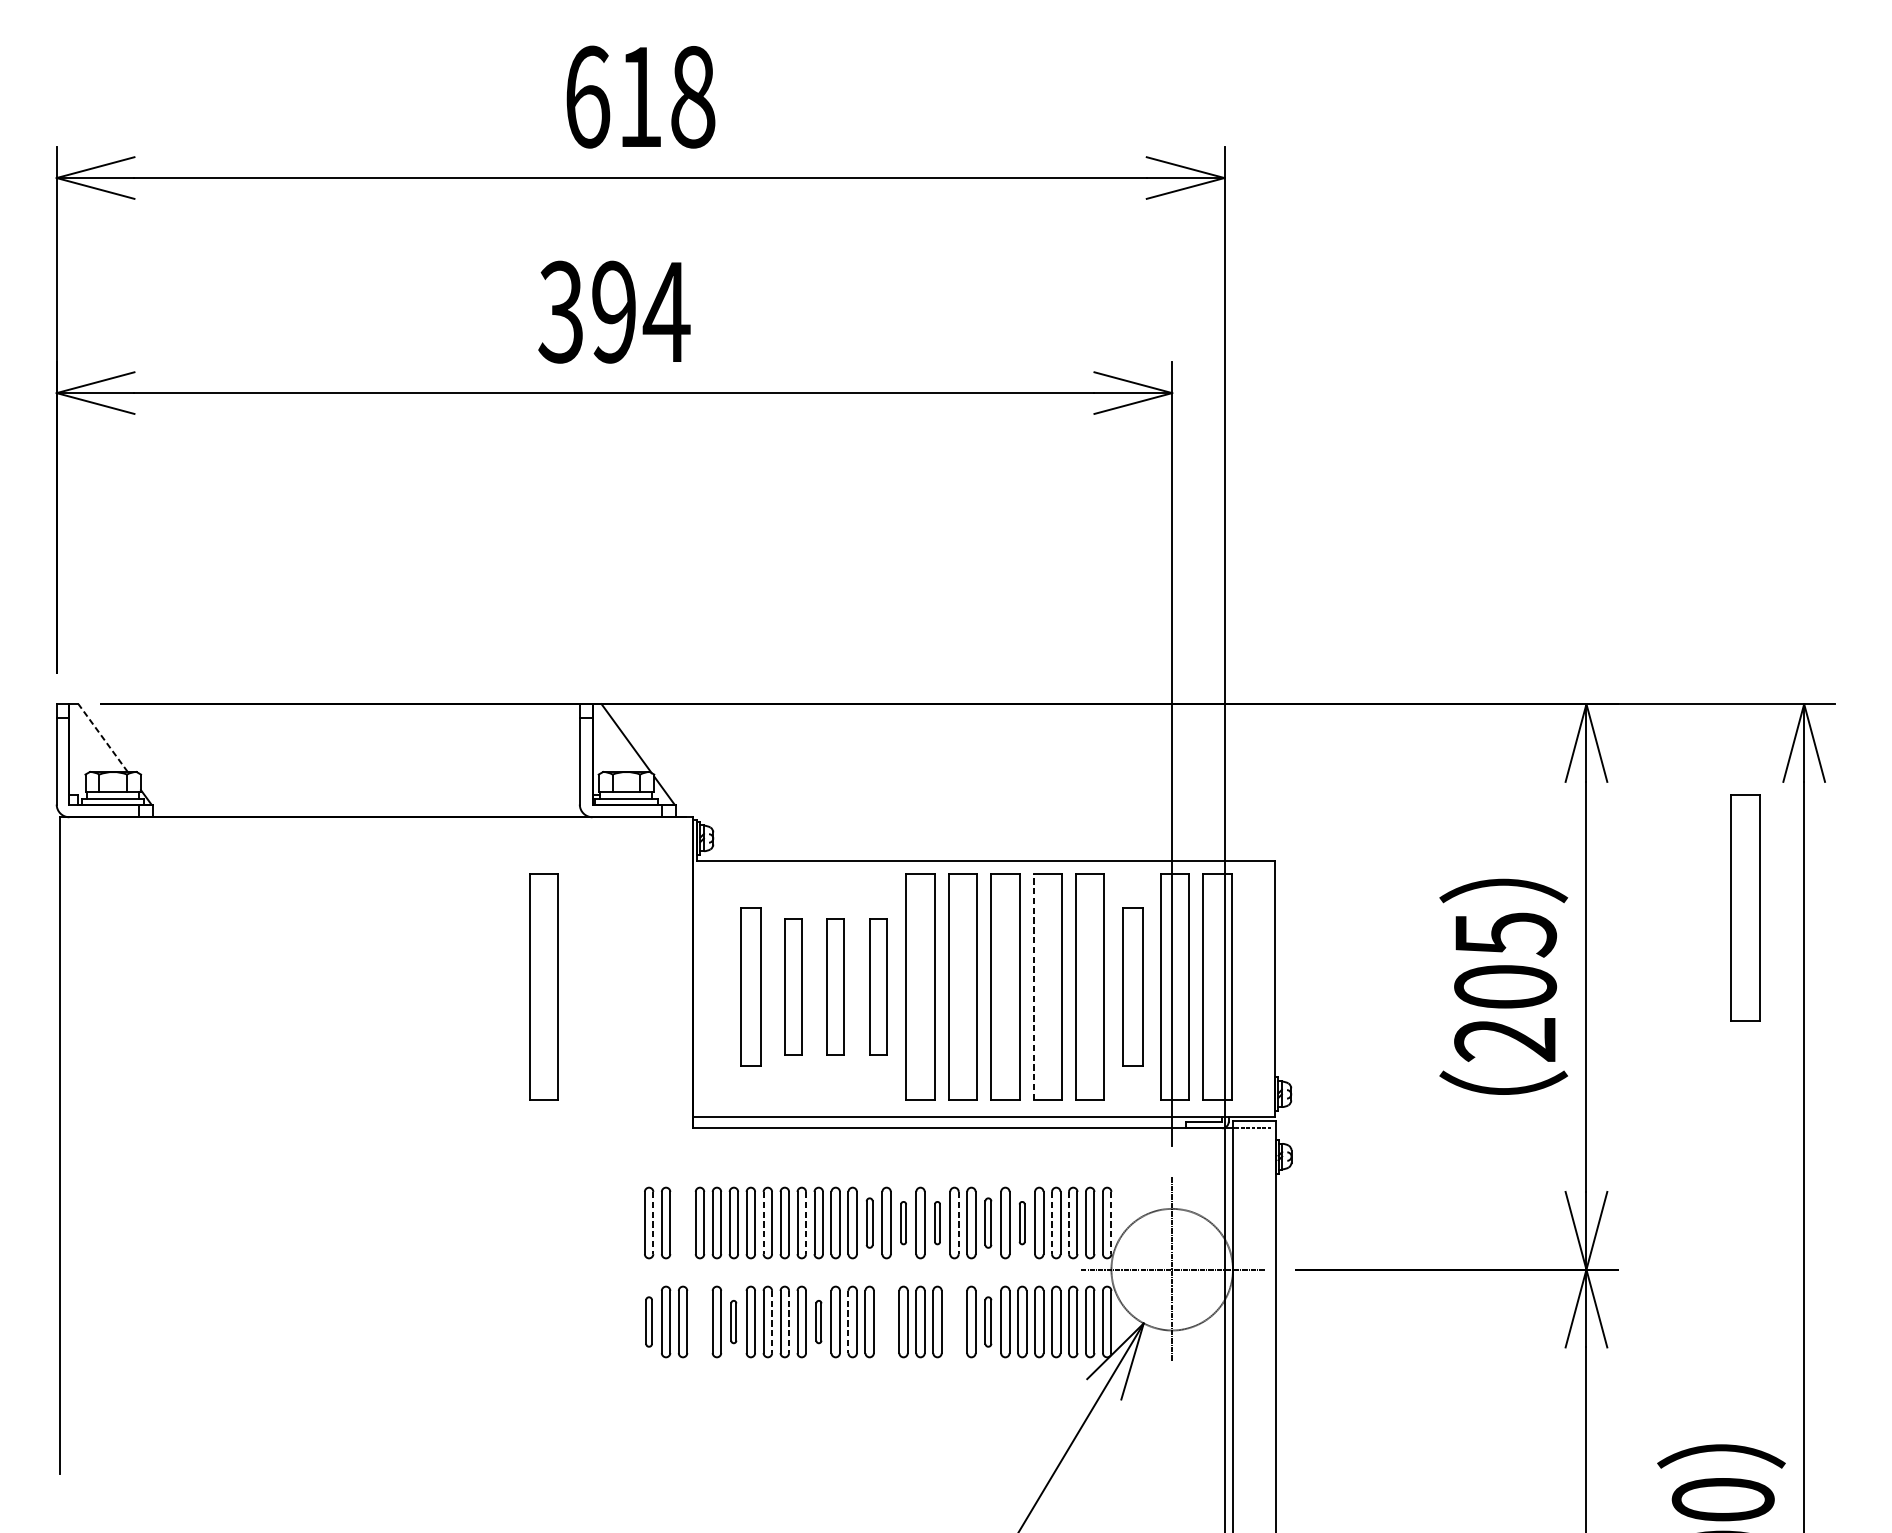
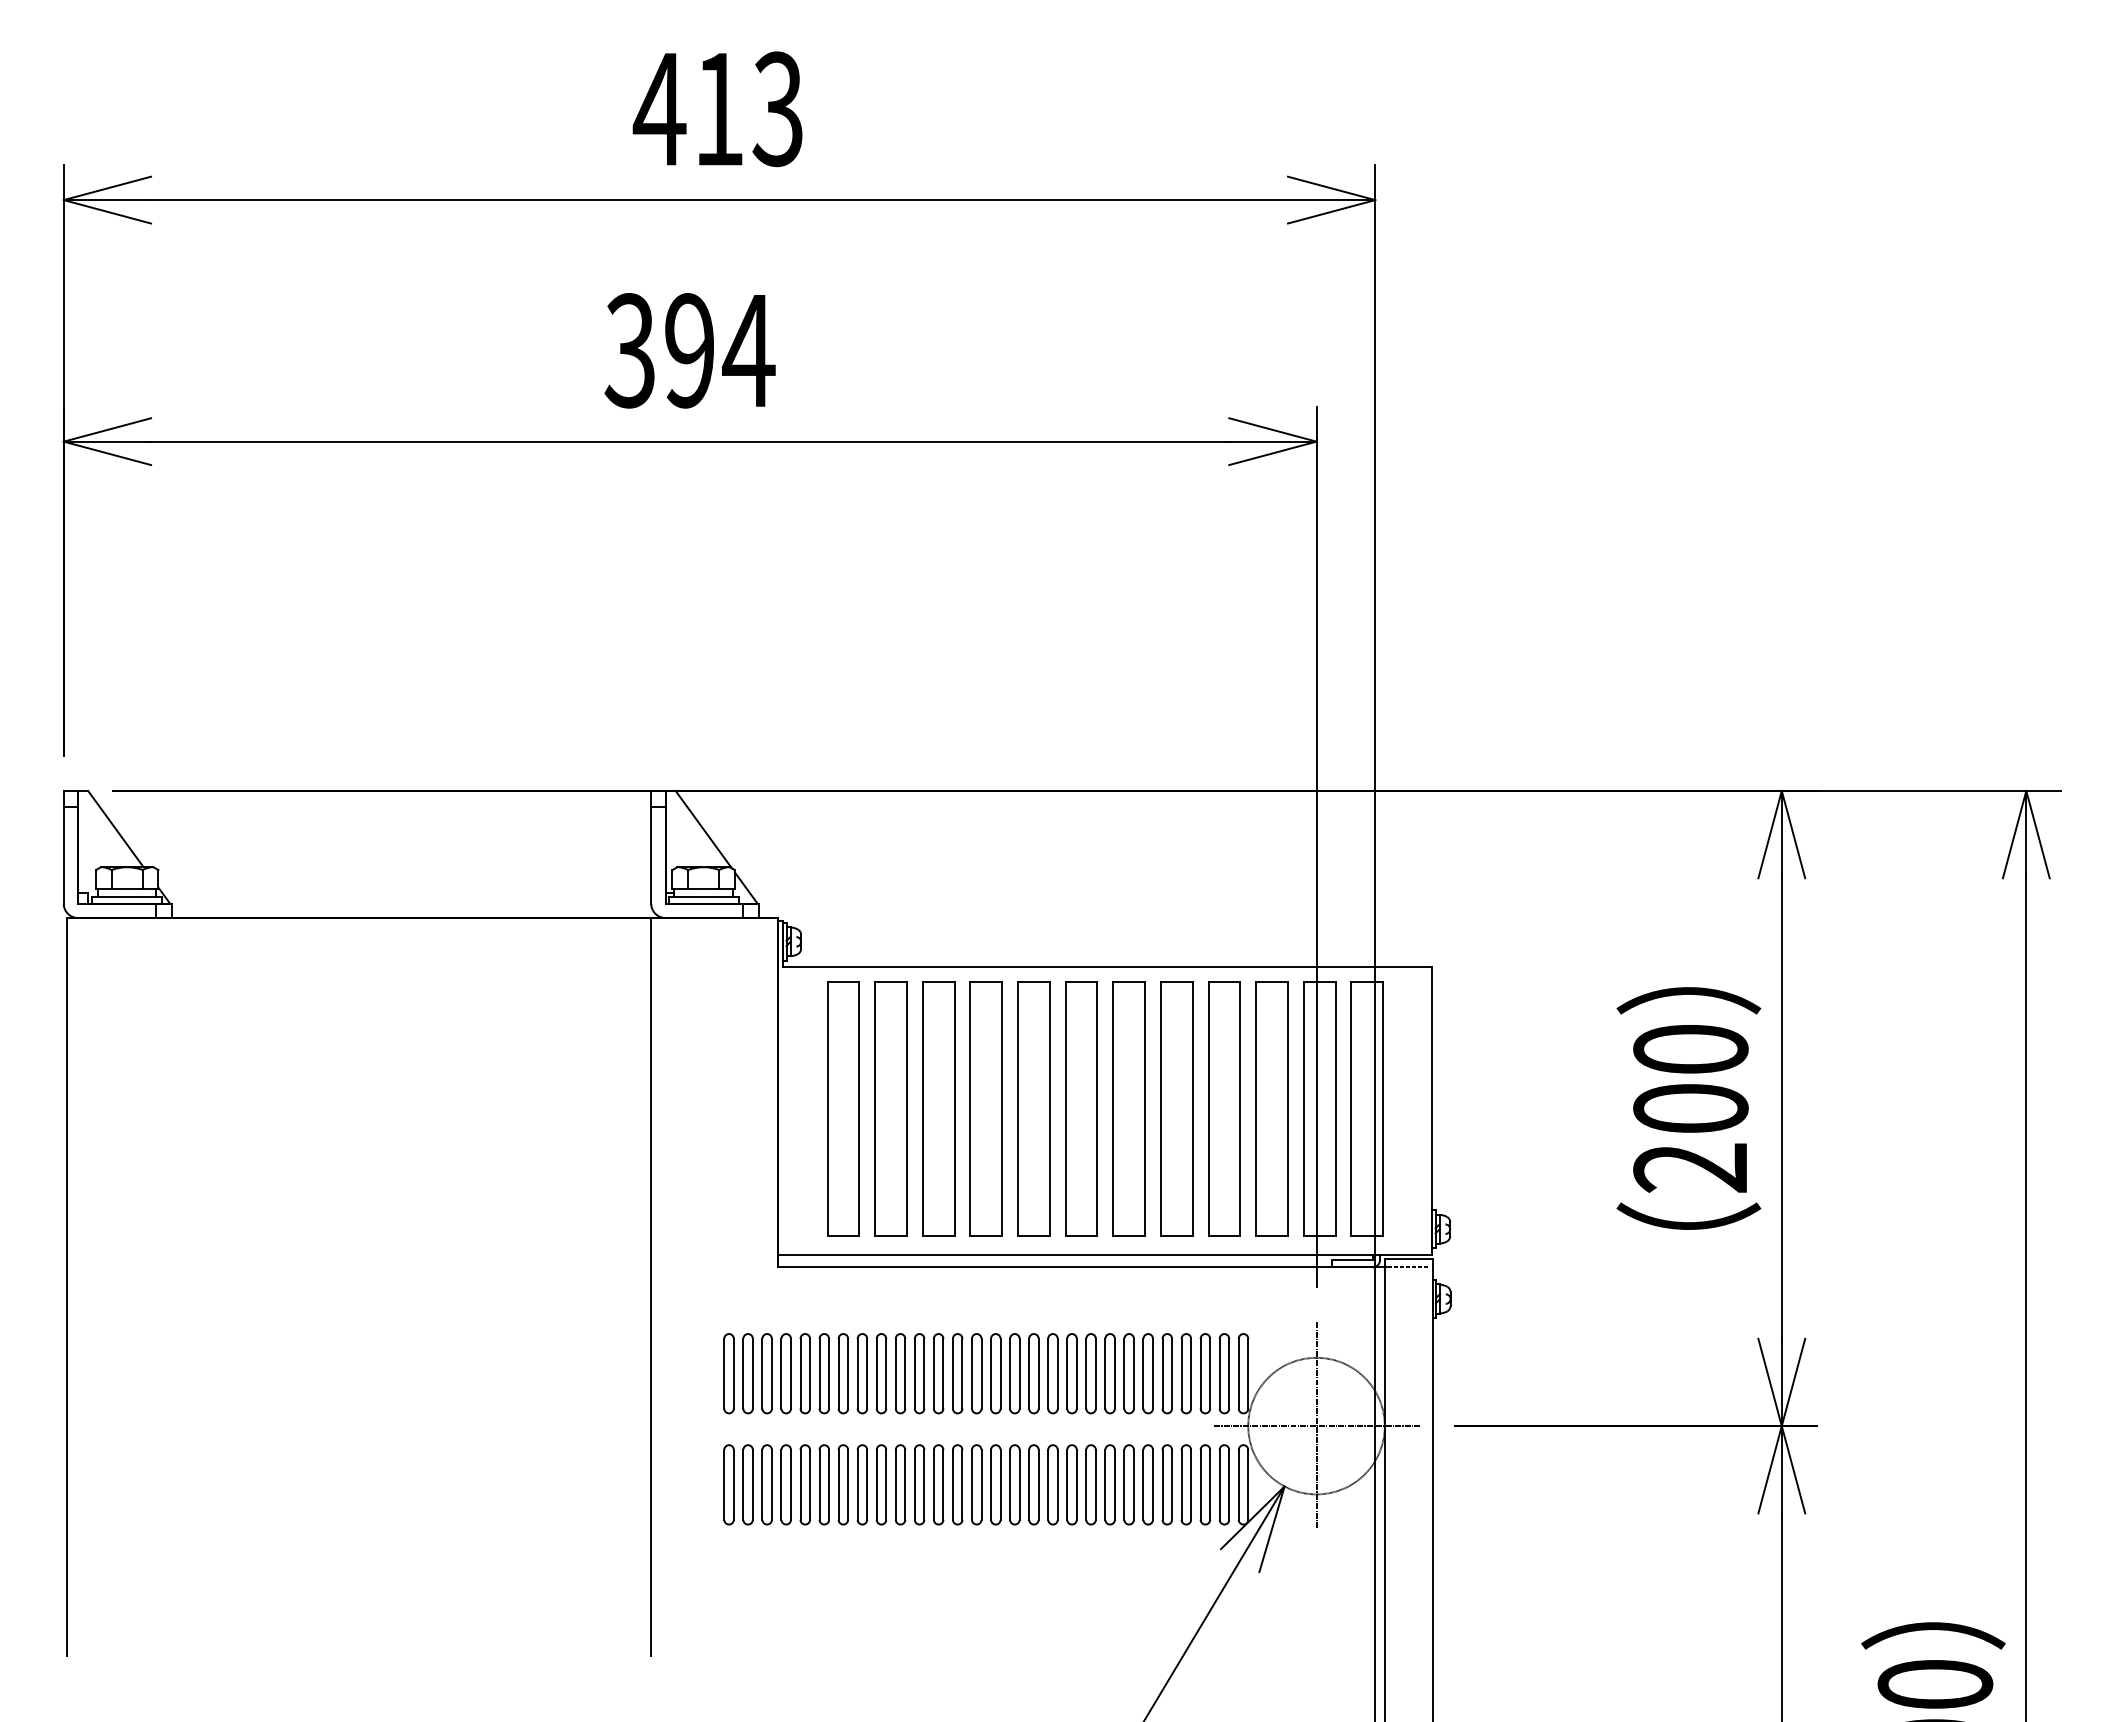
text: (638, 97) -> (717, 109), 618 -> 413
line: (102, 737) -> (115, 828), dashed -> solid
part: (1745, 907) -> (1960, 1019), removed
text: (1505, 935) -> (1690, 1050), 205 -> 200
part: (543, 986) -> (610, 1108), removed
part: (751, 986) -> (843, 1108), size x1.43
part: (792, 986) -> (890, 1108), size x1.67
part: (835, 986) -> (938, 1108), size x1.67
part: (877, 986) -> (985, 1108), size x1.67
line: (1033, 986) -> (1160, 1108), dashed -> solid
part: (1132, 986) -> (1271, 1108), size x1.43
line: (580, 1146) -> (651, 1287), added
line: (653, 1222) -> (733, 1373), dashed -> solid
part: (682, 1222) -> (766, 1373), added
line: (763, 1222) -> (857, 1373), dashed -> solid
line: (806, 1222) -> (905, 1373), dashed -> solid
part: (869, 1222) -> (976, 1373), size x1.43
part: (903, 1222) -> (1014, 1373), size x1.67
part: (937, 1222) -> (1052, 1373), size x1.67
line: (958, 1222) -> (1076, 1373), dashed -> solid
part: (987, 1222) -> (1109, 1373), size x1.43
part: (1021, 1222) -> (1147, 1373), size x1.67
line: (1051, 1222) -> (1181, 1373), dashed -> solid
line: (1068, 1222) -> (1200, 1373), dashed -> solid
line: (1111, 1222) -> (1248, 1373), dashed -> solid
part: (648, 1321) -> (728, 1484), size x1.43
part: (699, 1321) -> (785, 1484), added
part: (733, 1321) -> (823, 1484), size x1.67
line: (772, 1321) -> (867, 1484), dashed -> solid
line: (789, 1321) -> (886, 1484), dashed -> solid
part: (818, 1321) -> (919, 1484), size x1.67
line: (848, 1321) -> (952, 1484), dashed -> solid
part: (886, 1321) -> (995, 1484), added
part: (954, 1321) -> (1071, 1484), added
part: (987, 1321) -> (1109, 1484), size x1.43

